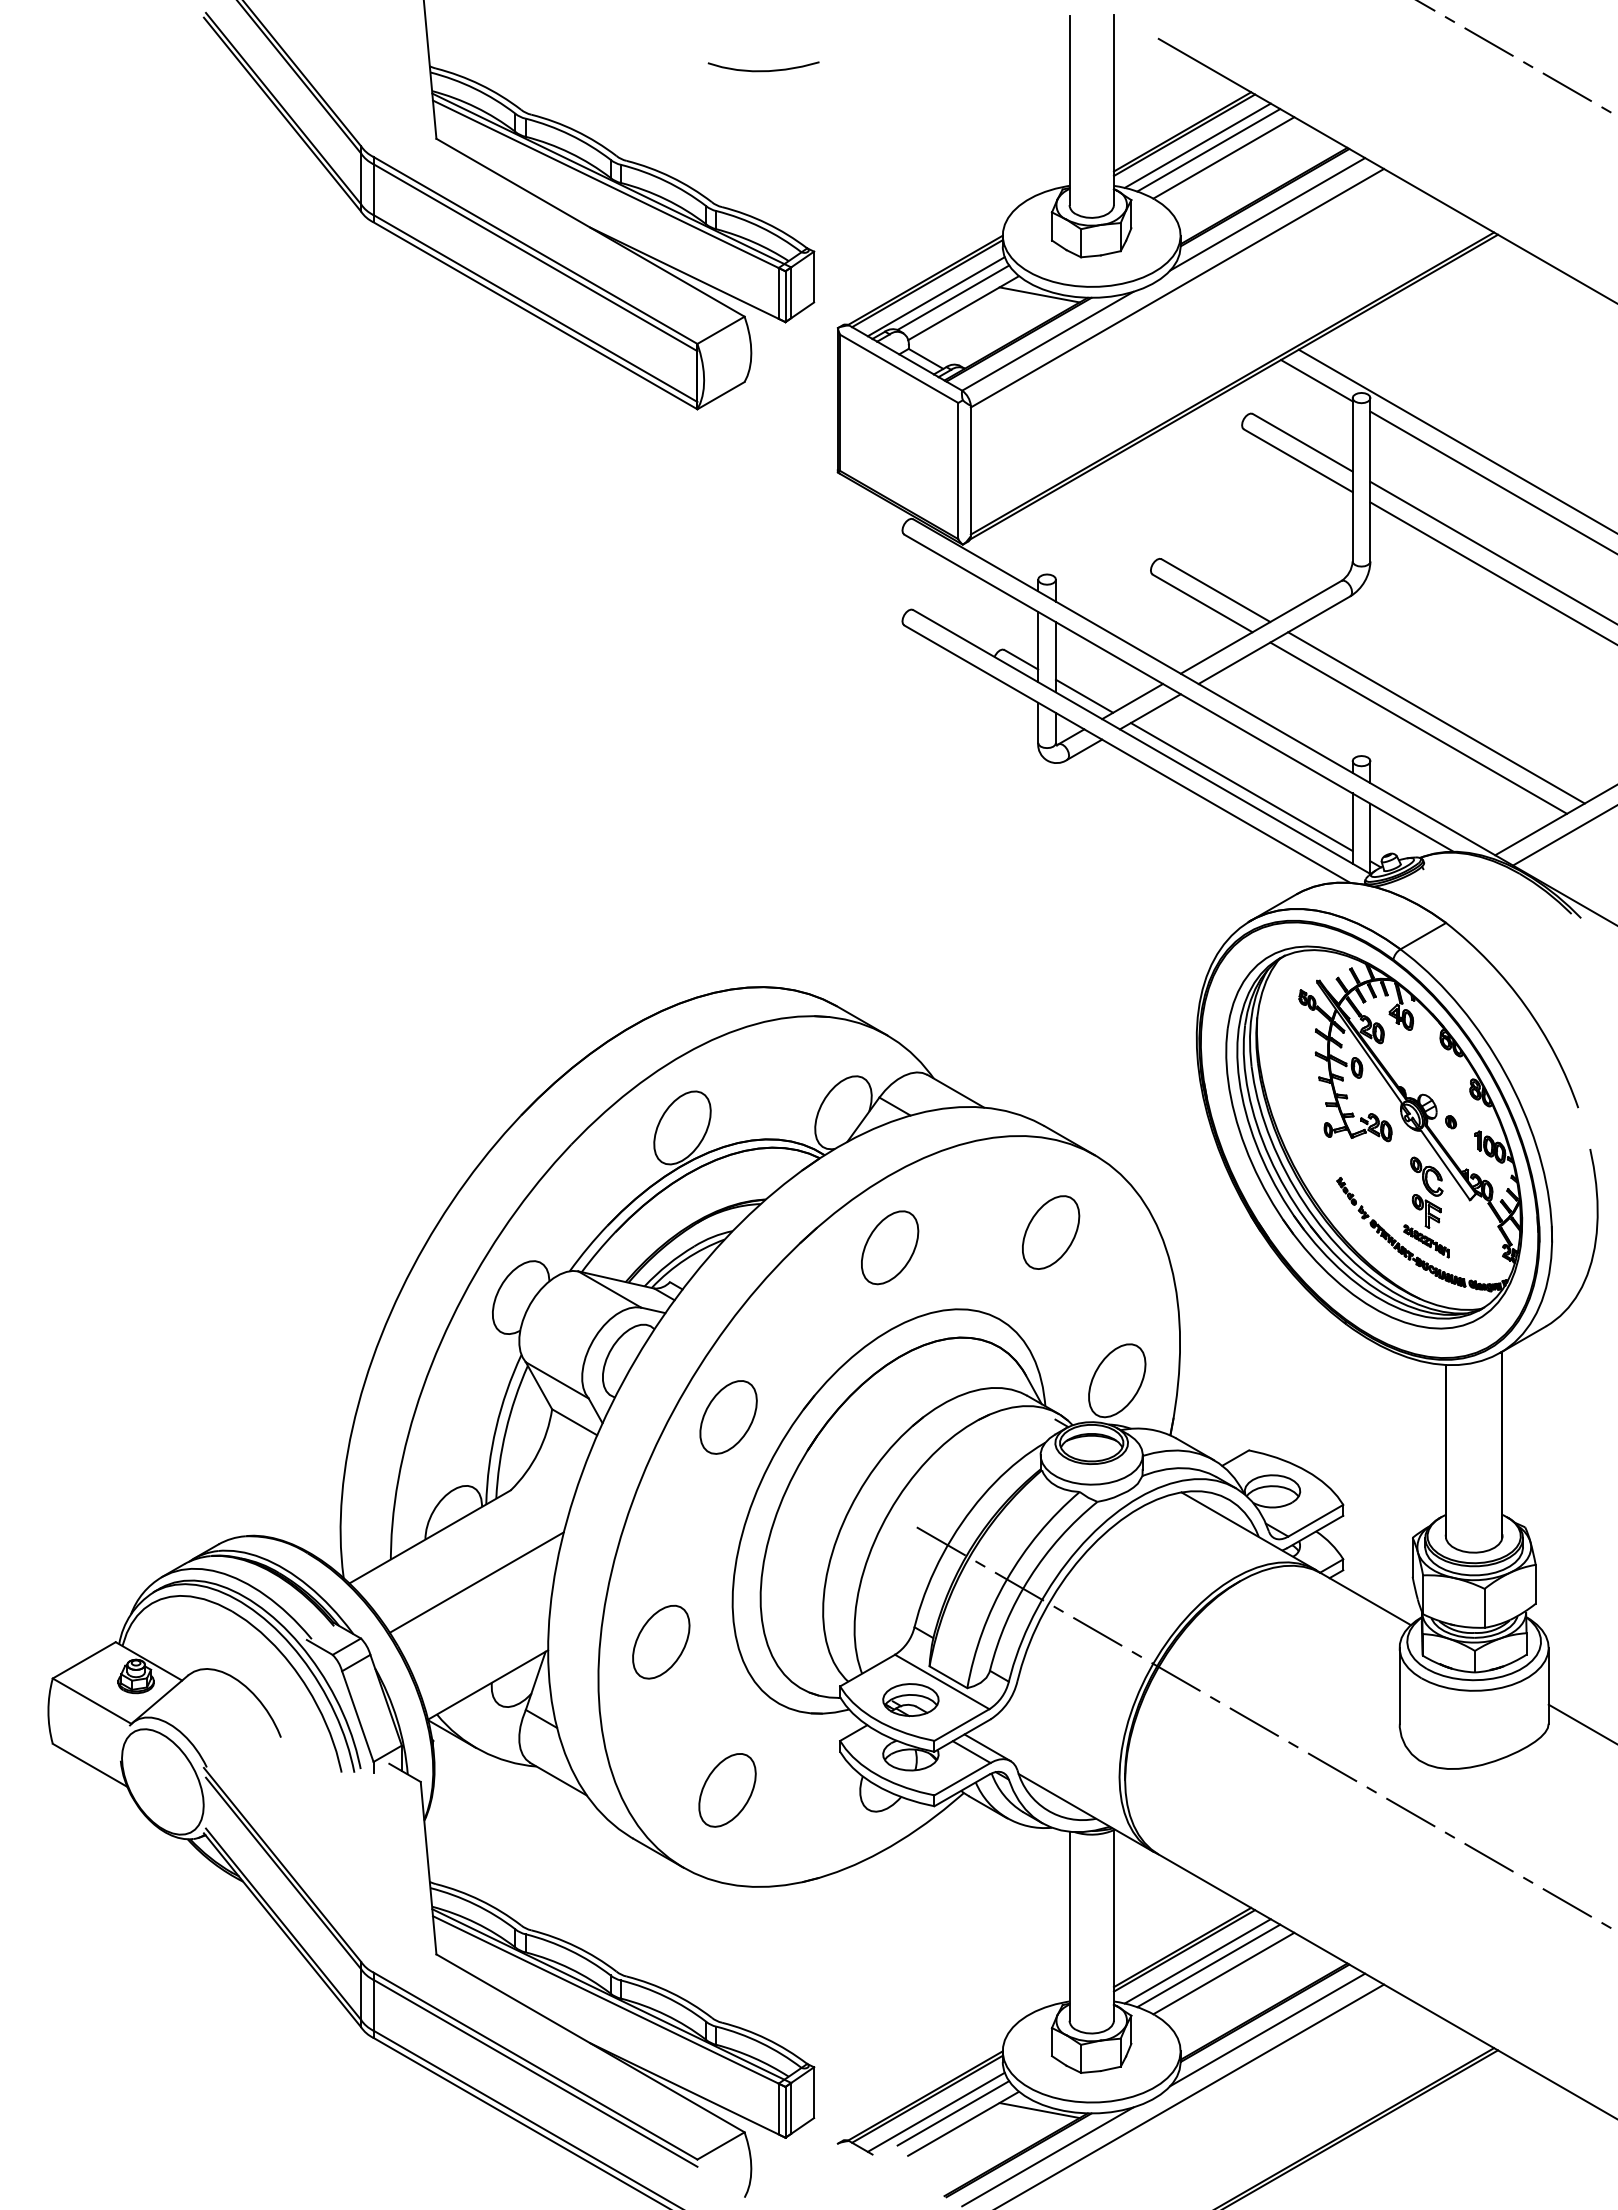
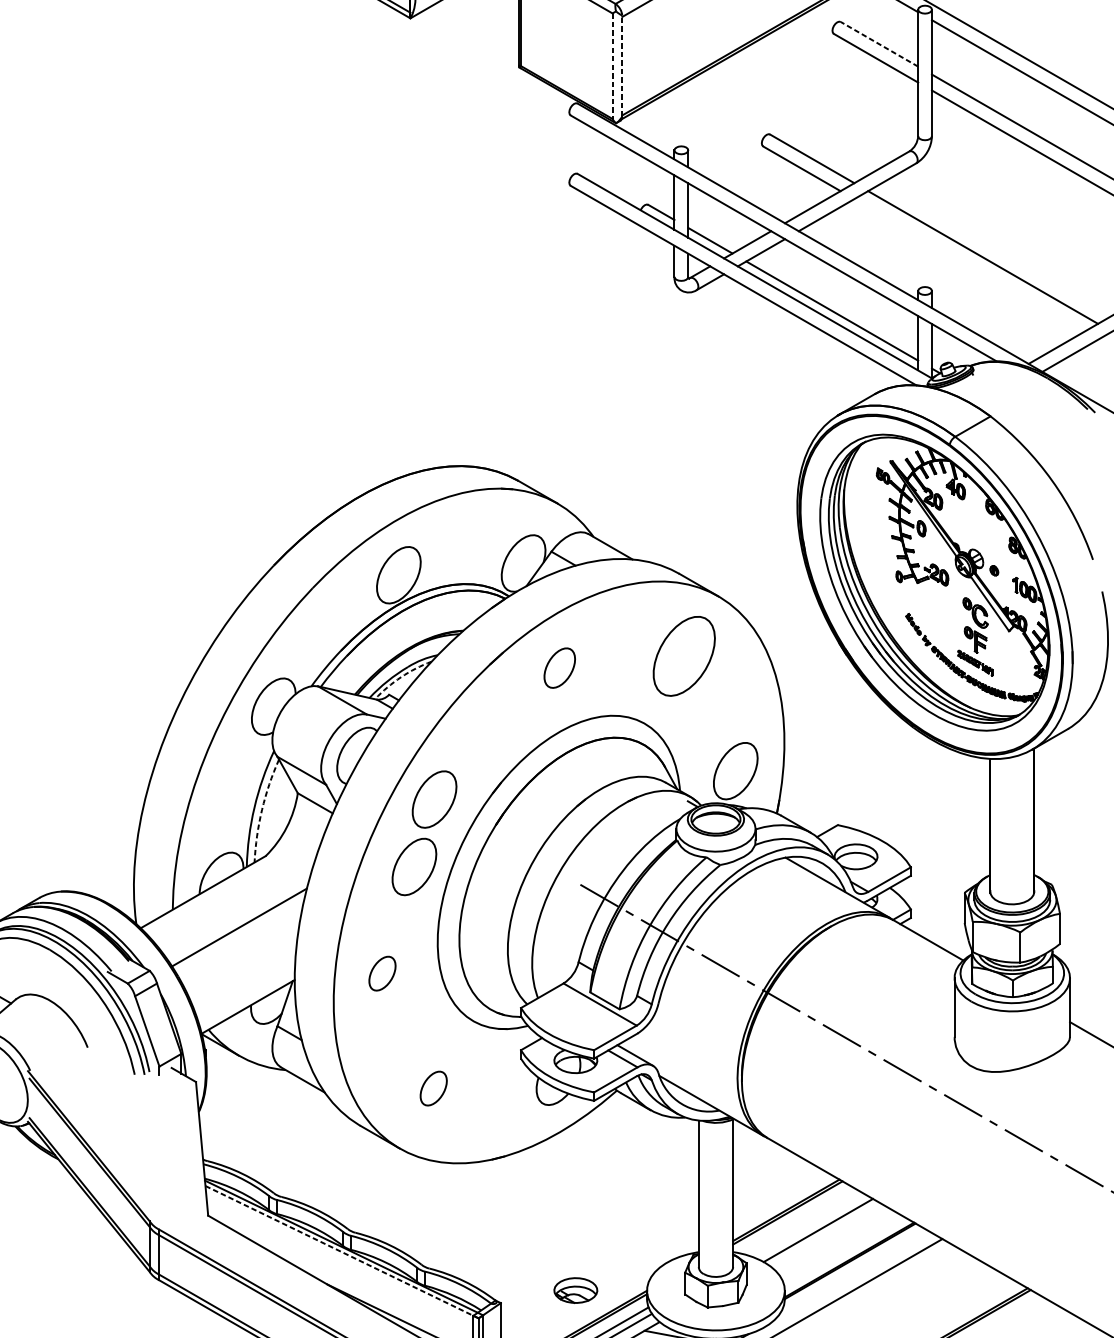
line: (1302, 442) -> (879, 44), solid -> dashed
line: (970, 470) -> (622, 65), solid -> dashed
line: (958, 471) -> (612, 66), solid -> dashed
line: (1418, 727) -> (969, 264), removed
part: (1051, 1232) -> (684, 656), size x1.4
part: (890, 1247) -> (560, 667), size x0.7
arc: (685, 1259) -> (401, 677), solid -> dashed
arc: (505, 1430) -> (261, 809), solid -> dashed
part: (702, 1504) -> (414, 867), added
part: (661, 1641) -> (382, 973), size x0.6
part: (910, 1700) -> (575, 1290), moved
part: (727, 1790) -> (433, 1088), size x0.6
line: (1197, 1961) -> (797, 1221), removed
line: (1208, 1965) -> (806, 1224), removed
line: (609, 2001) -> (342, 1252), solid -> dashed
line: (1267, 2029) -> (852, 1273), removed

